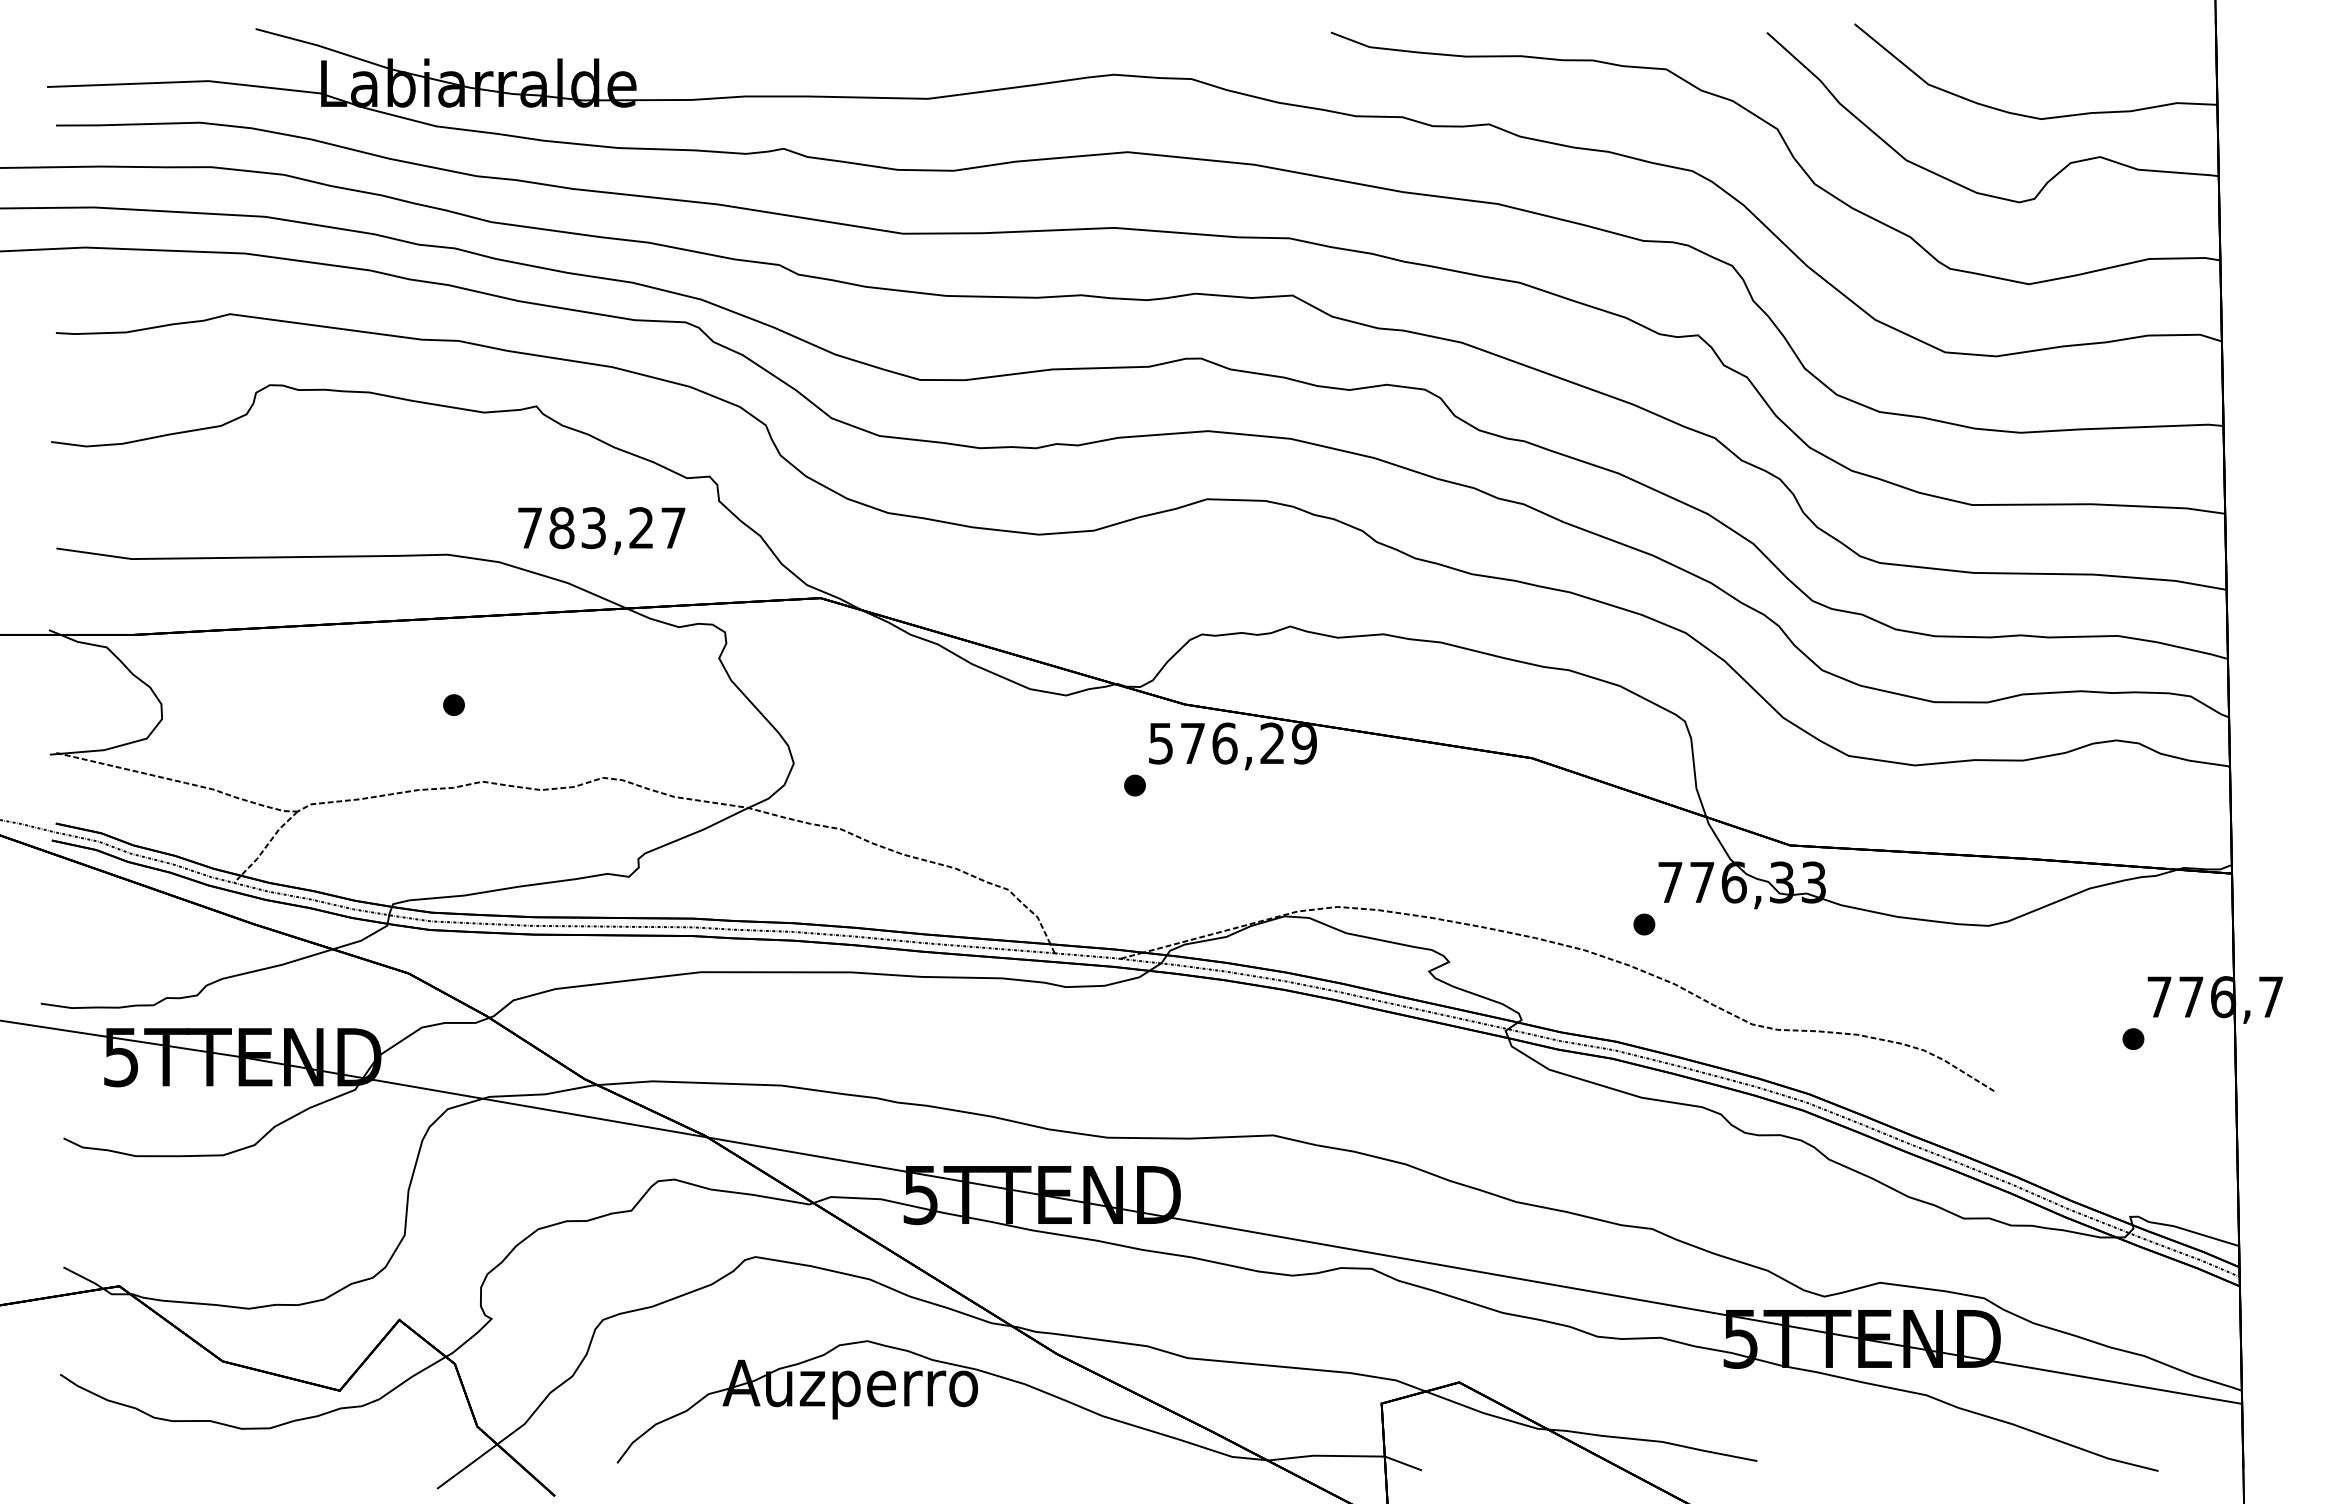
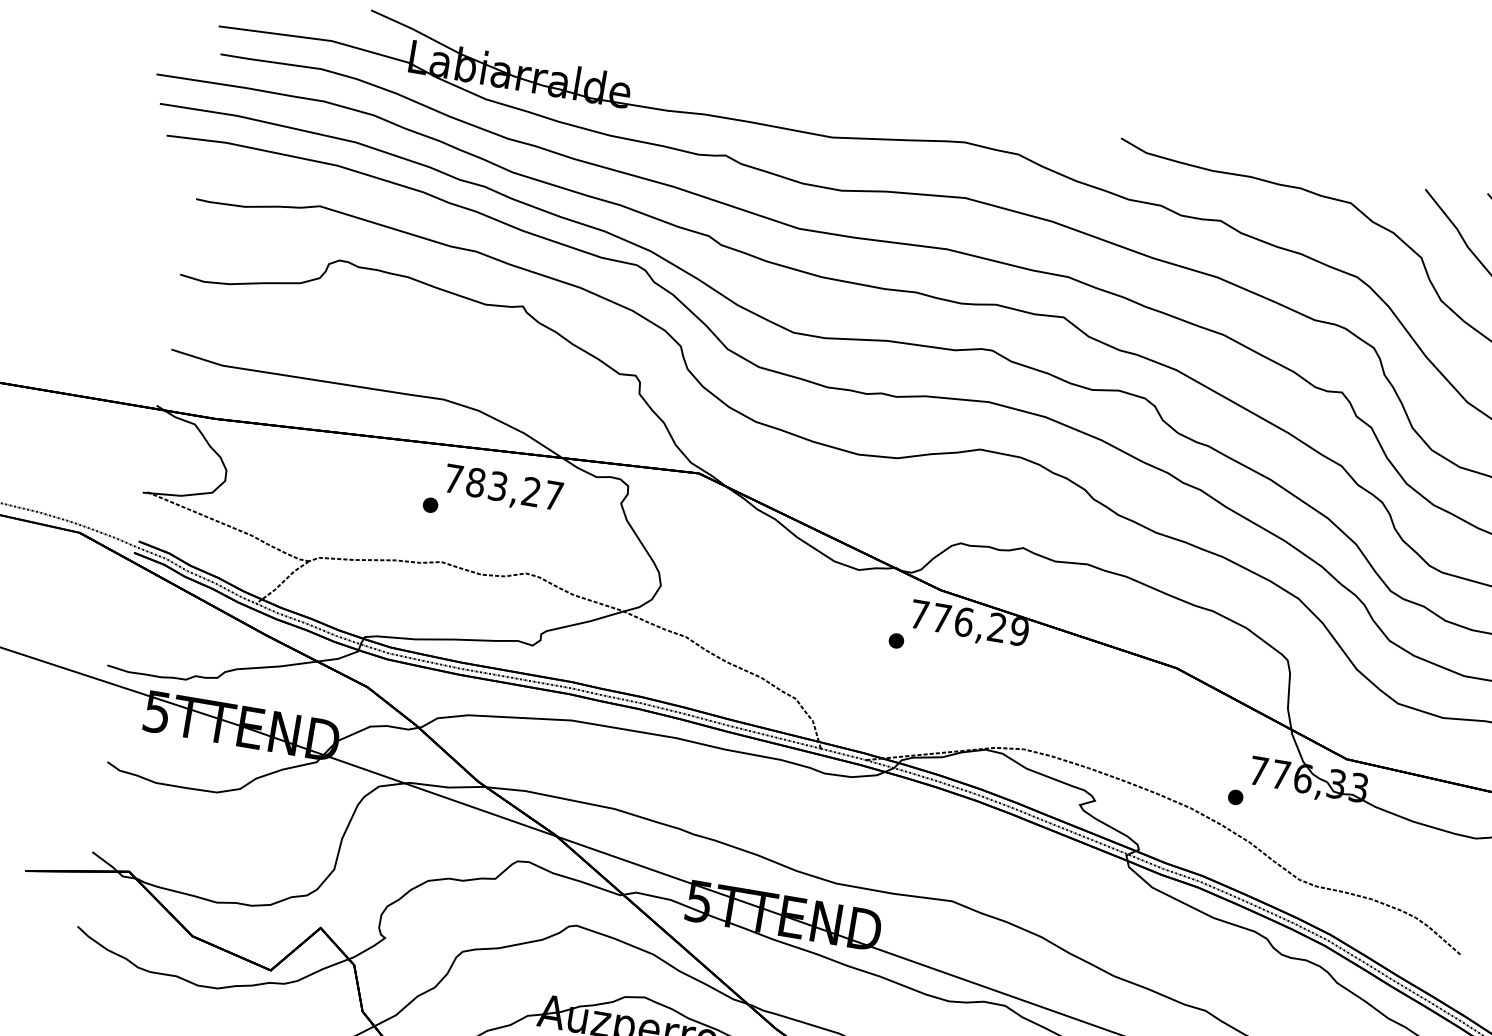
text: (601, 530) -> (503, 489), moved
text: (1160, 743) -> (919, 614), 576,29 -> 776,29

